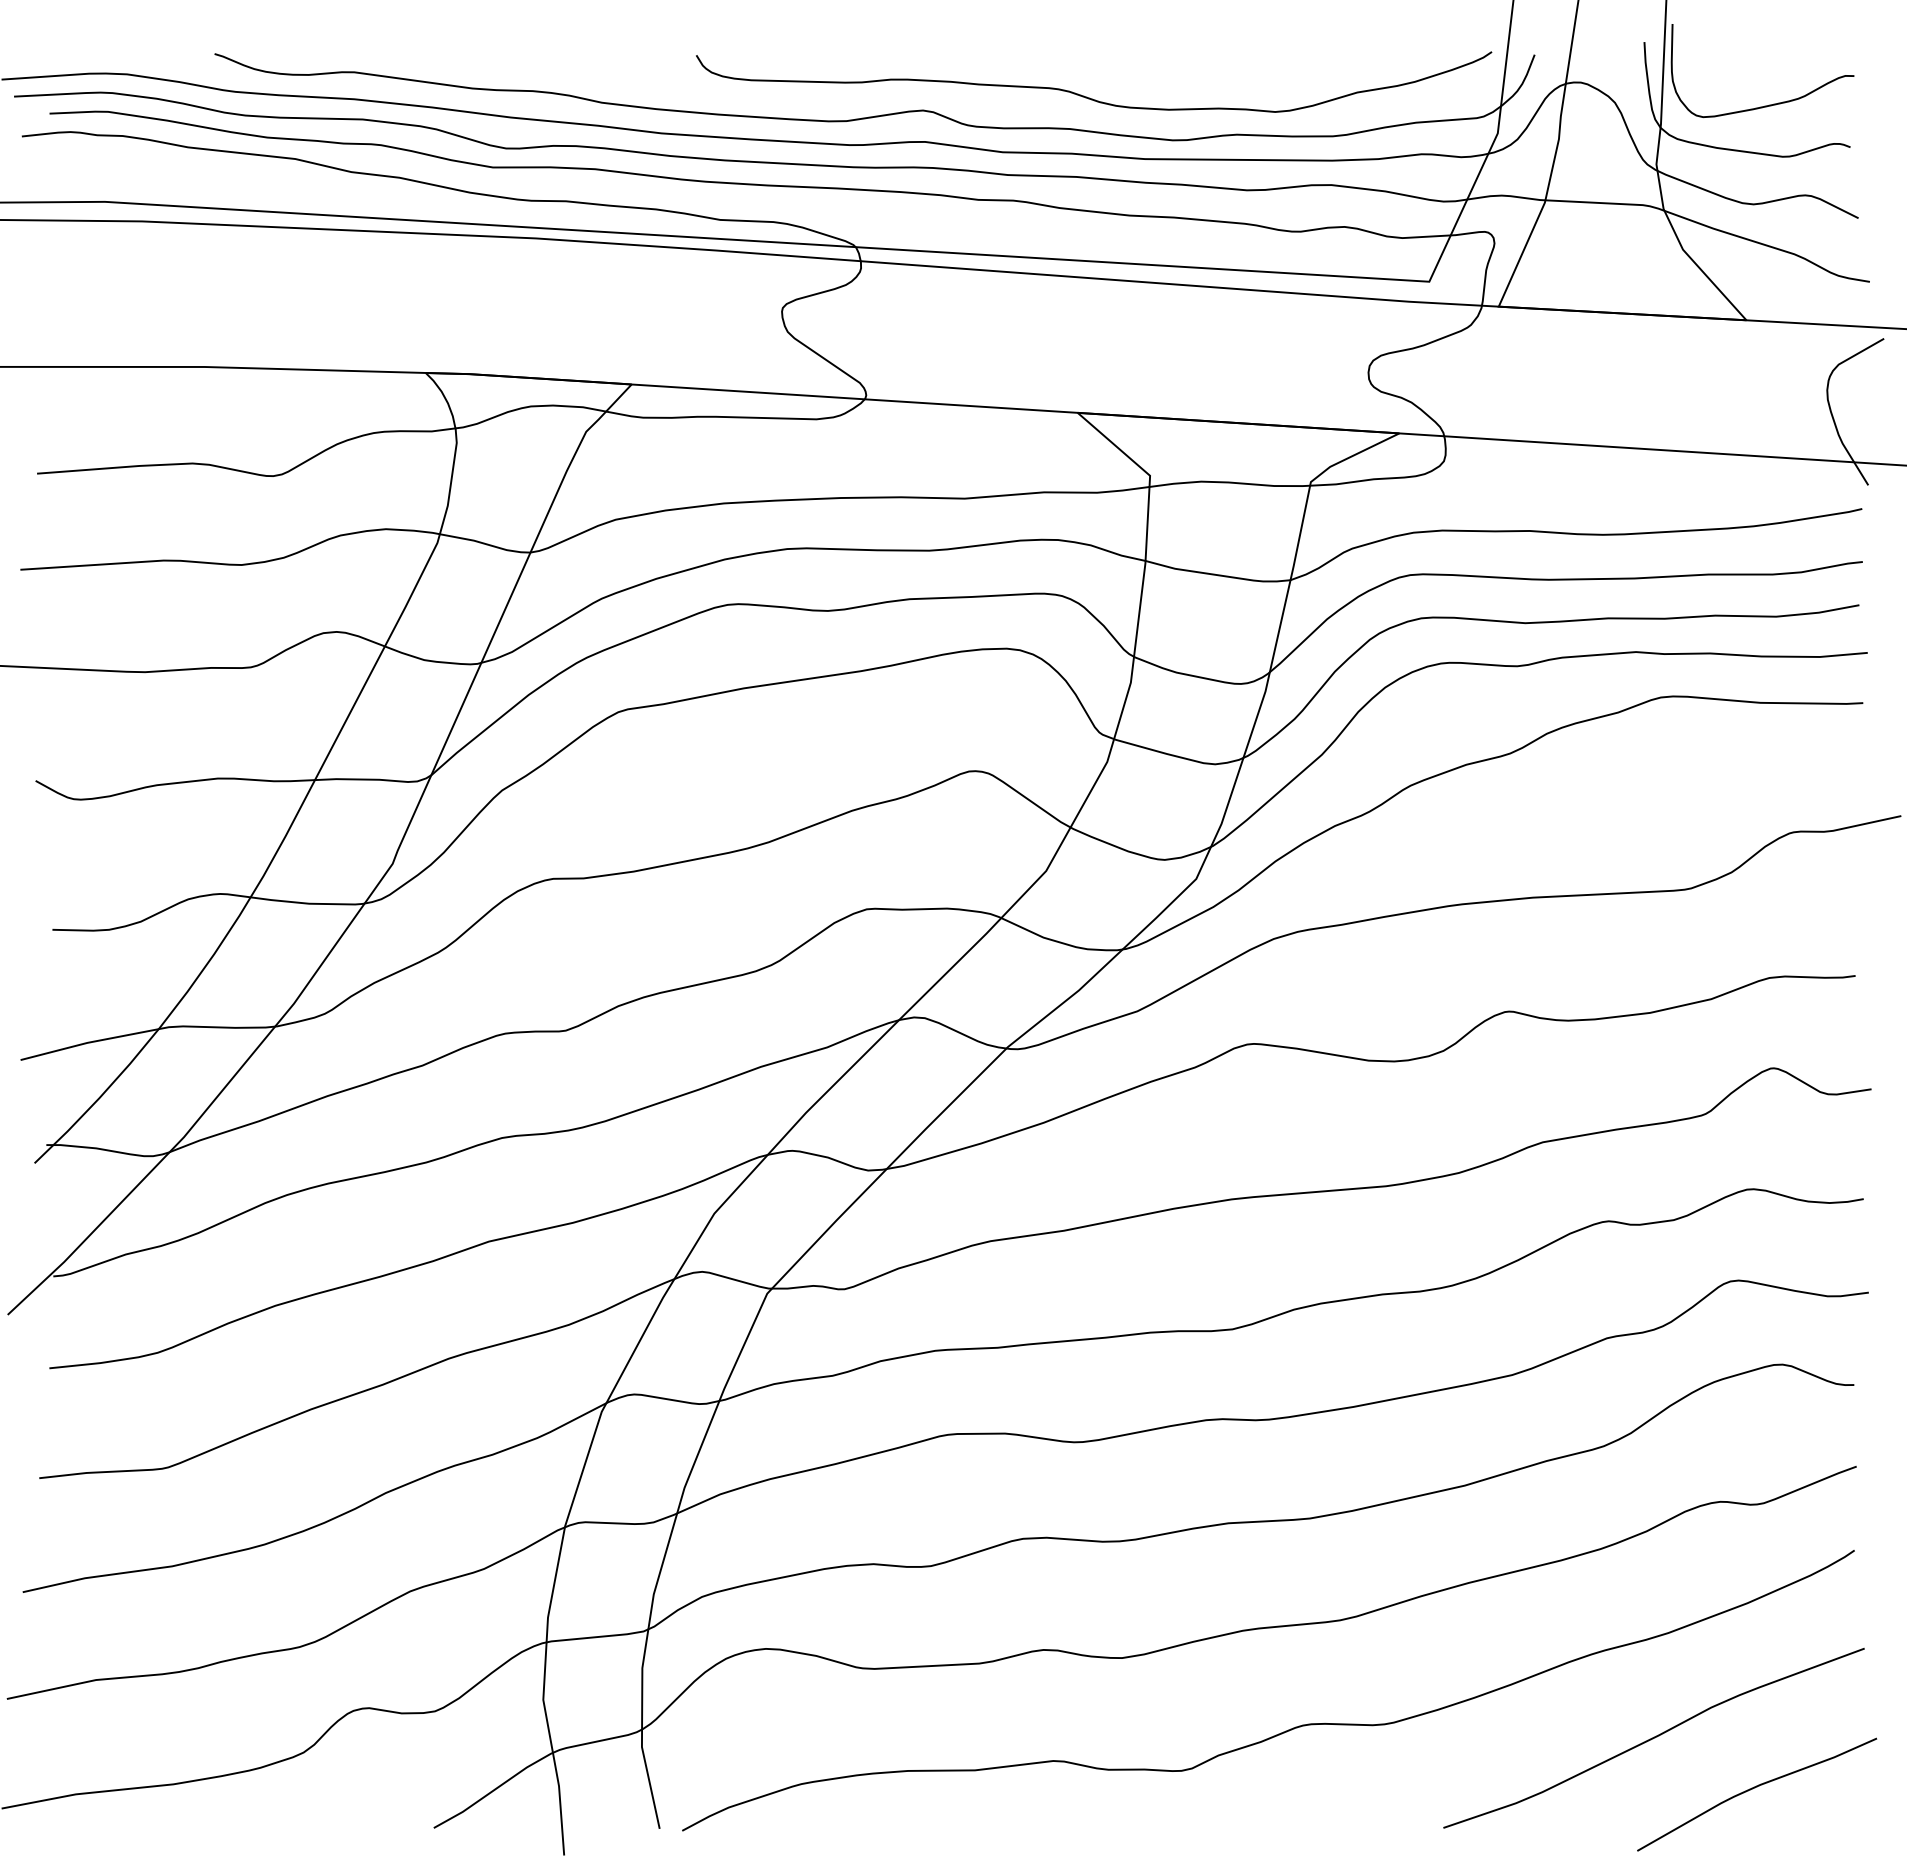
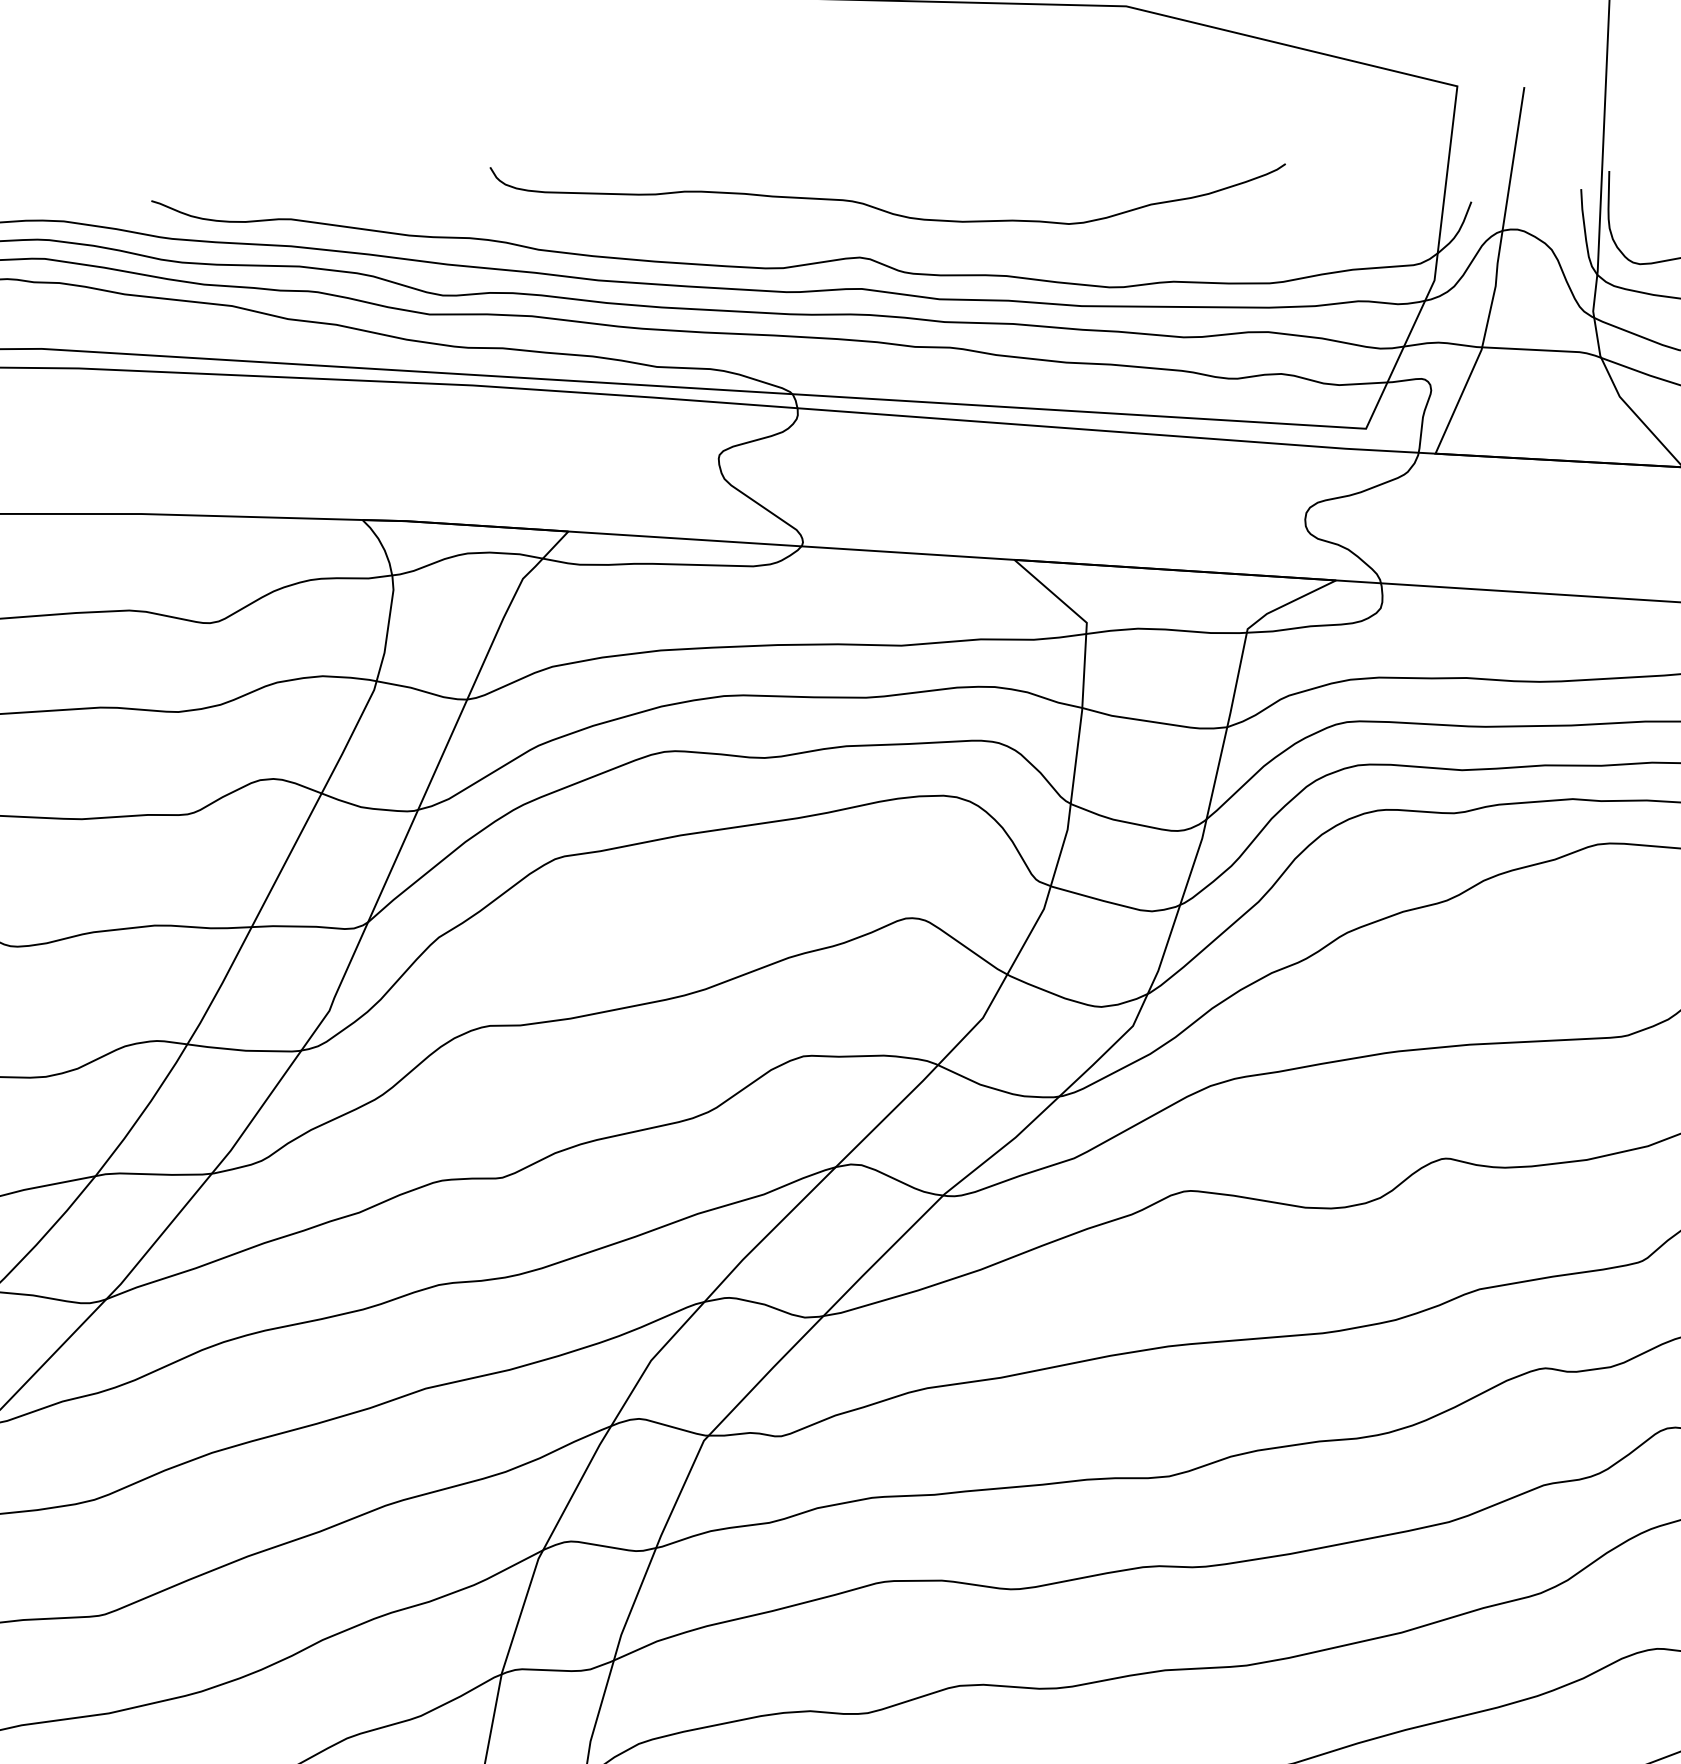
curve: (1089, 97) -> (883, 209), moved

